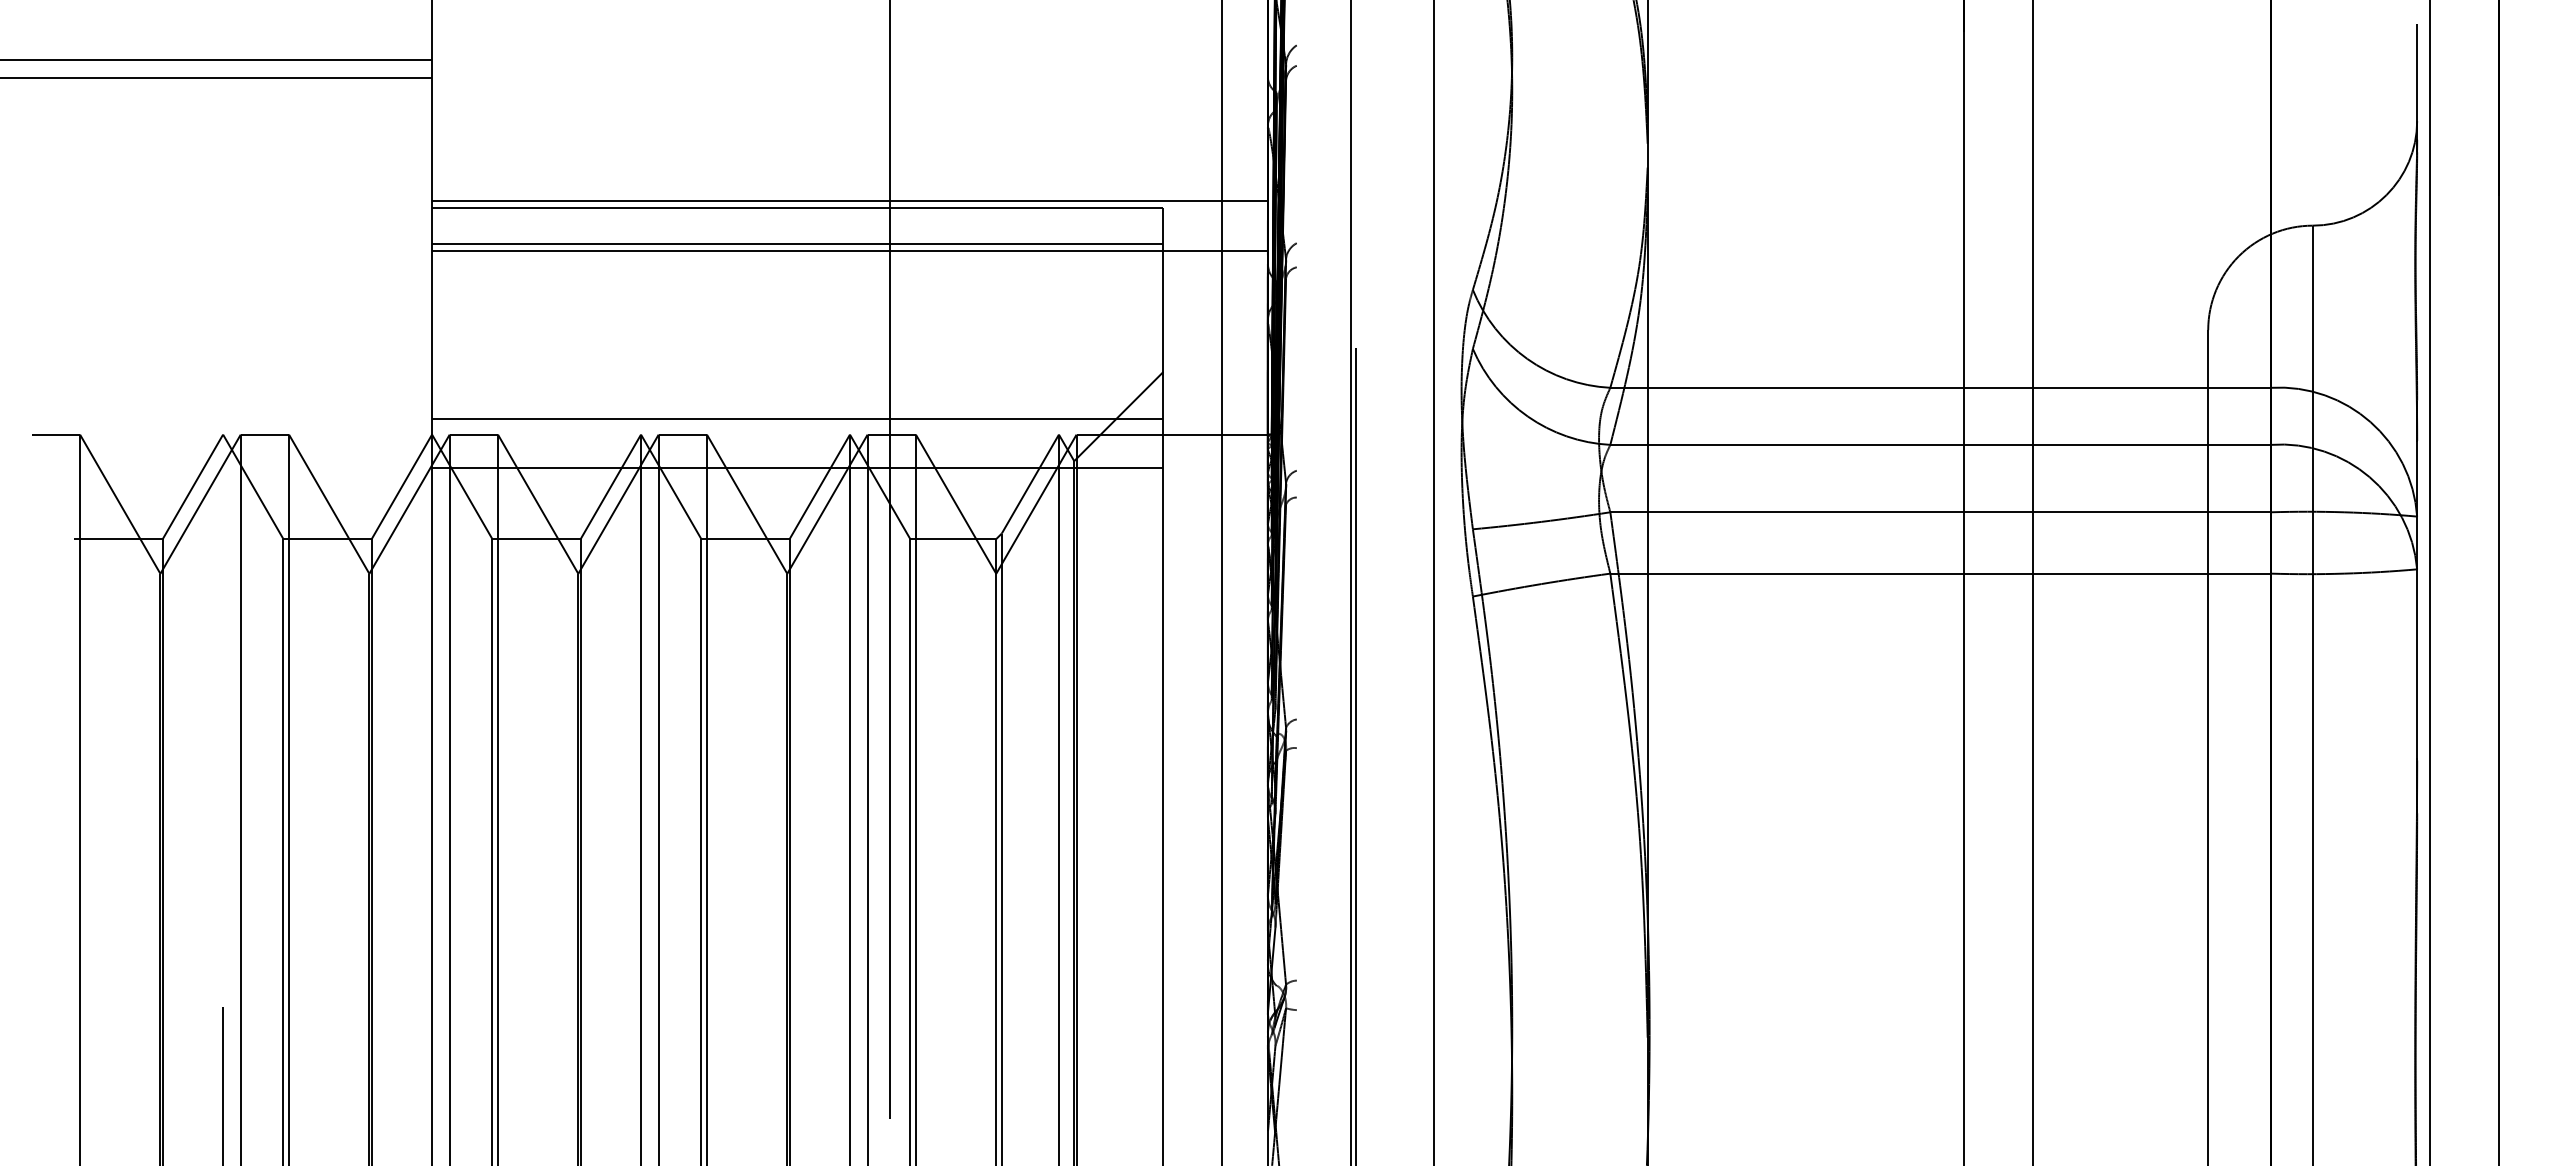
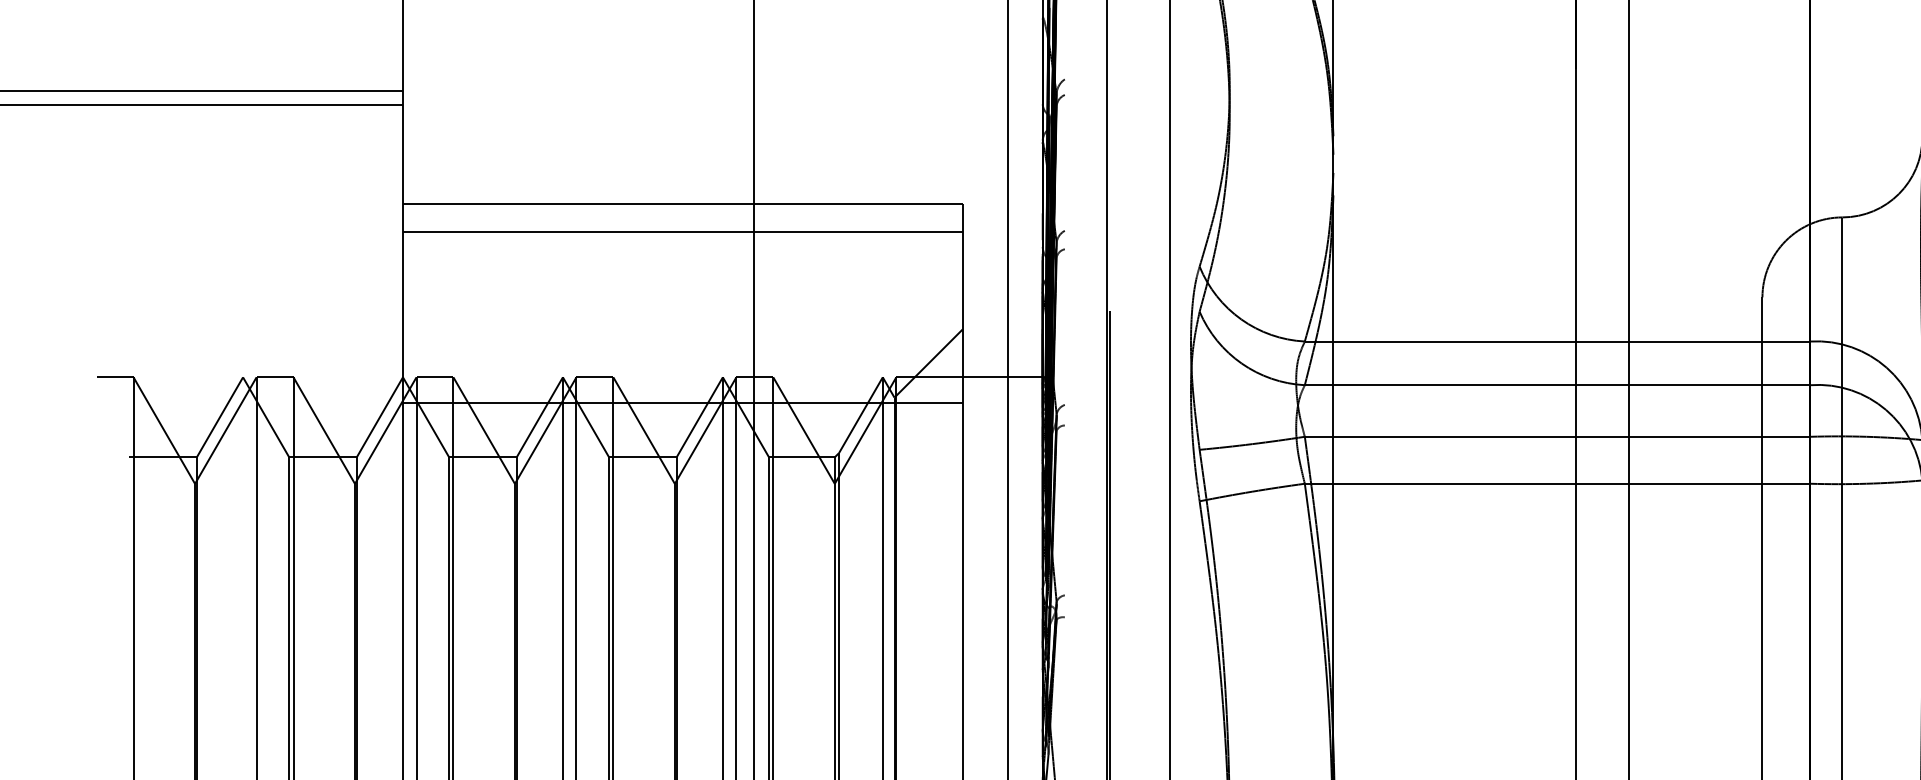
line: (849, 200) -> (722, 198), removed
line: (849, 250) -> (722, 236), removed
line: (797, 419) -> (682, 365), removed

